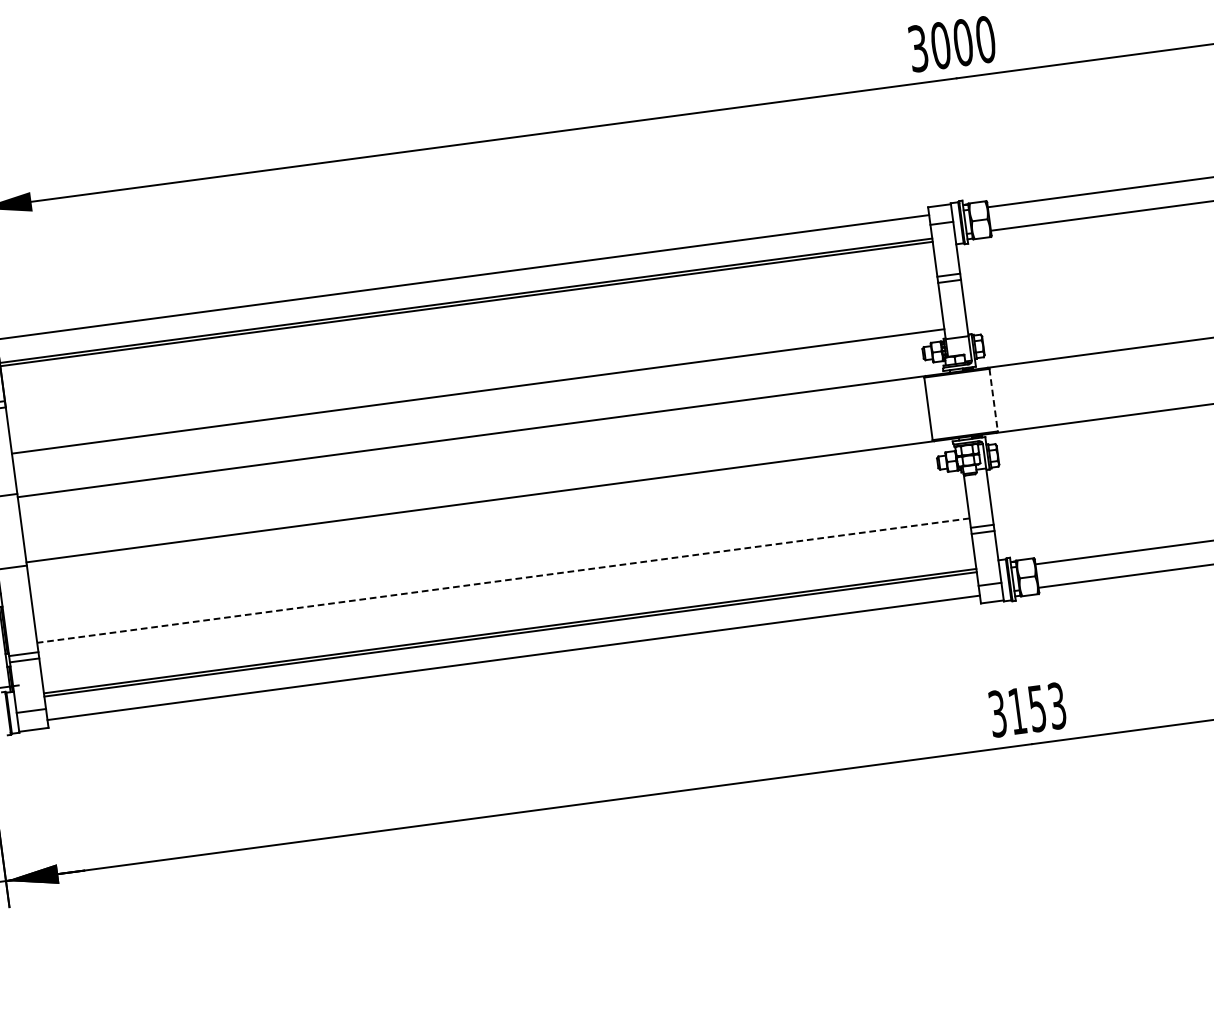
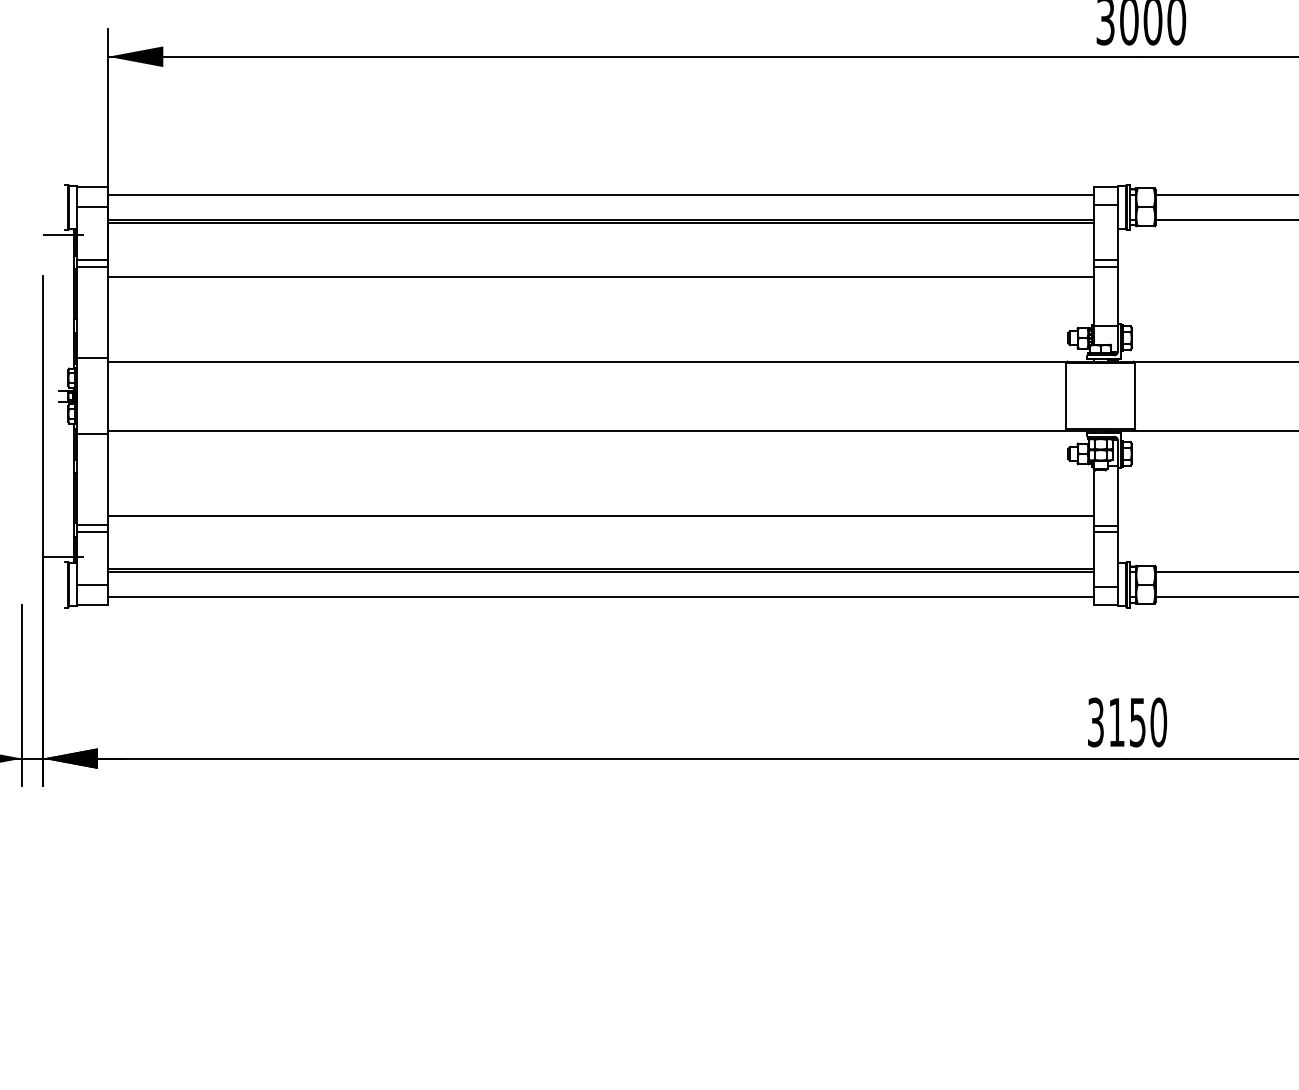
line: (477, 391) -> (600, 276), moved
line: (994, 400) -> (1135, 396), dashed -> solid
line: (502, 580) -> (600, 515), dashed -> solid
text: (1057, 706) -> (1158, 722), 3153 -> 3150

